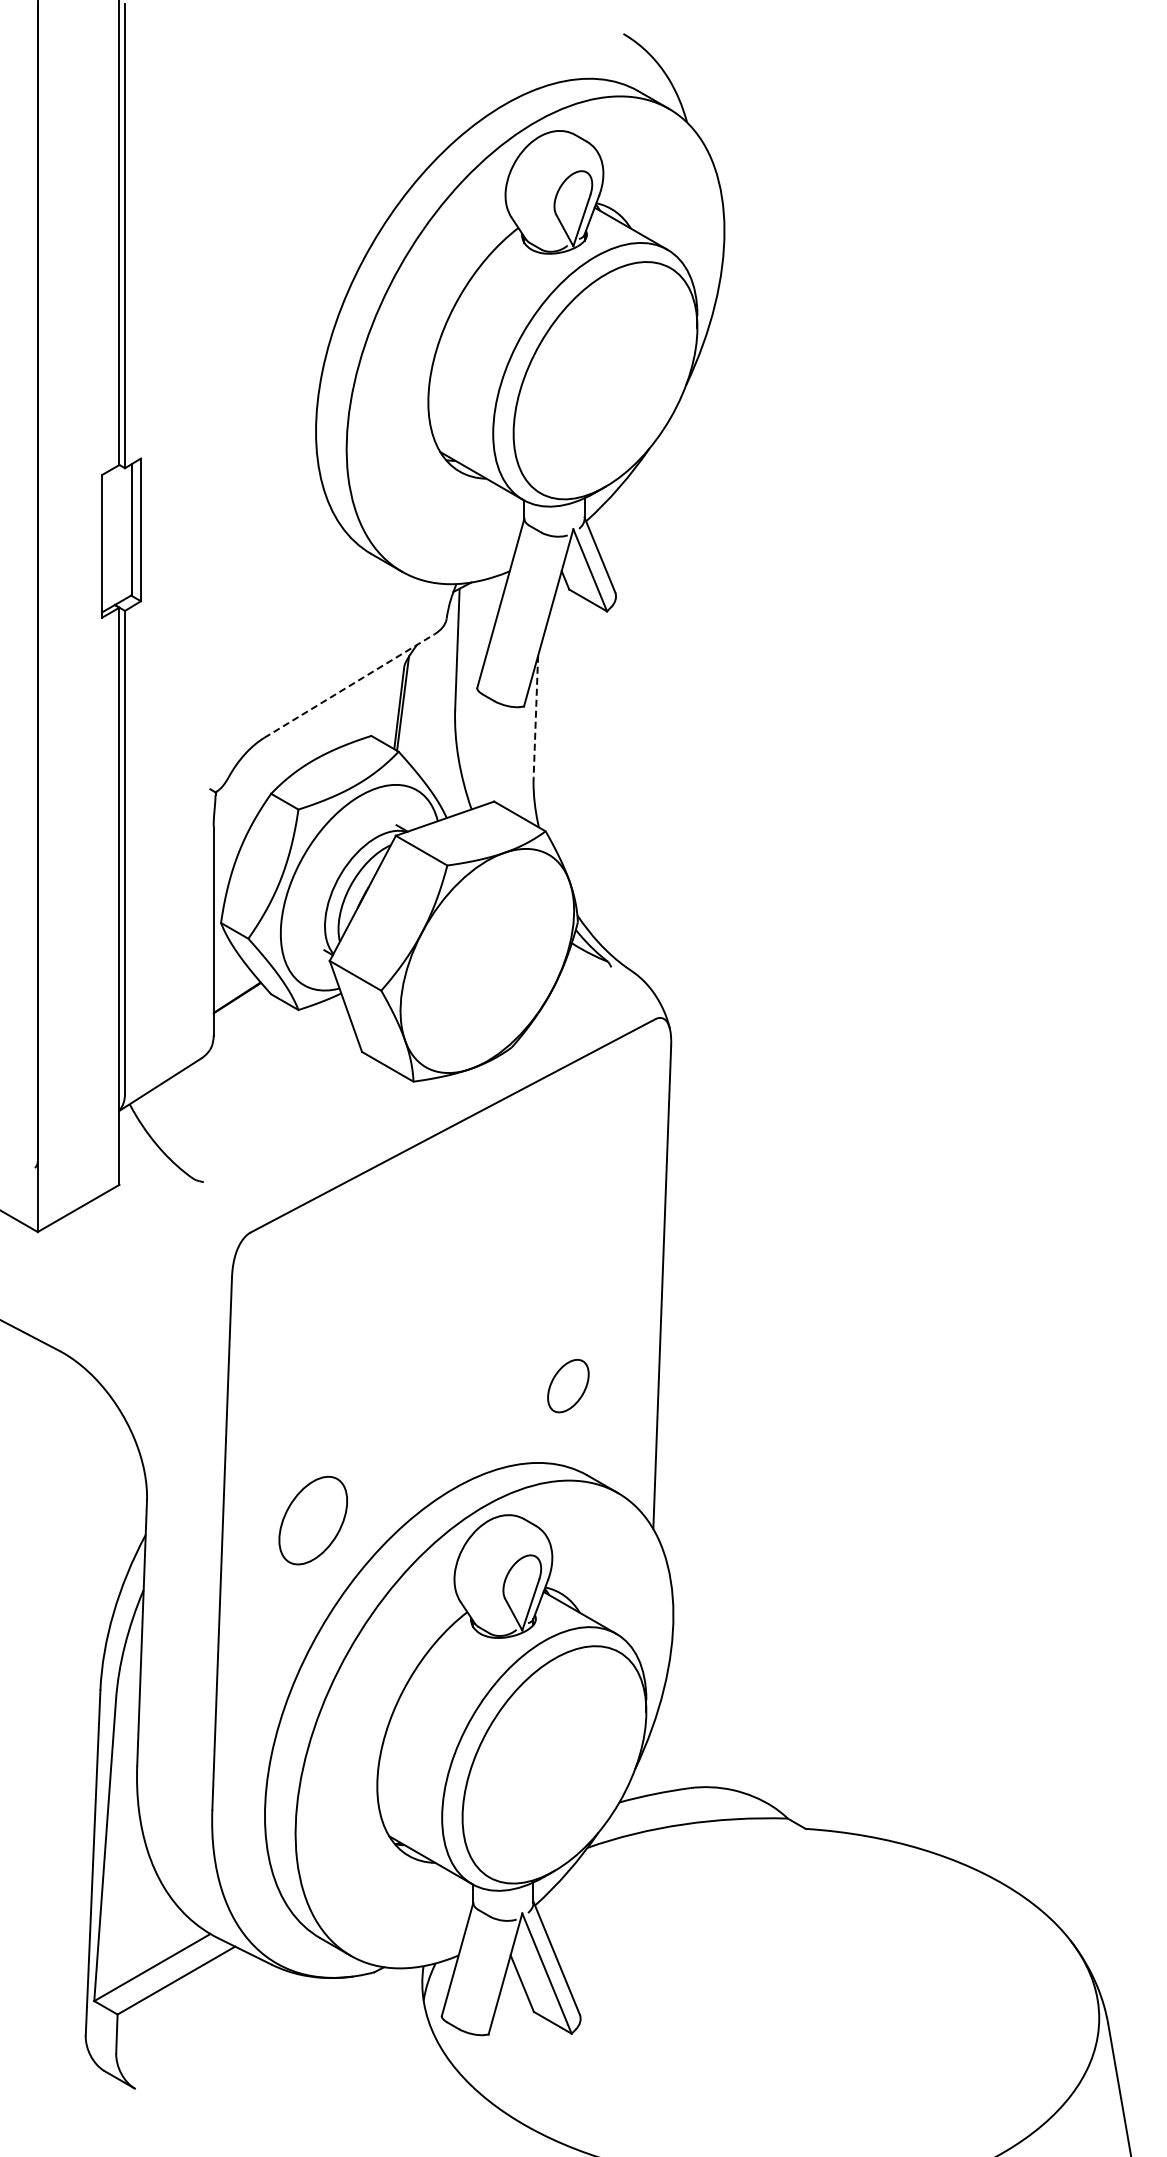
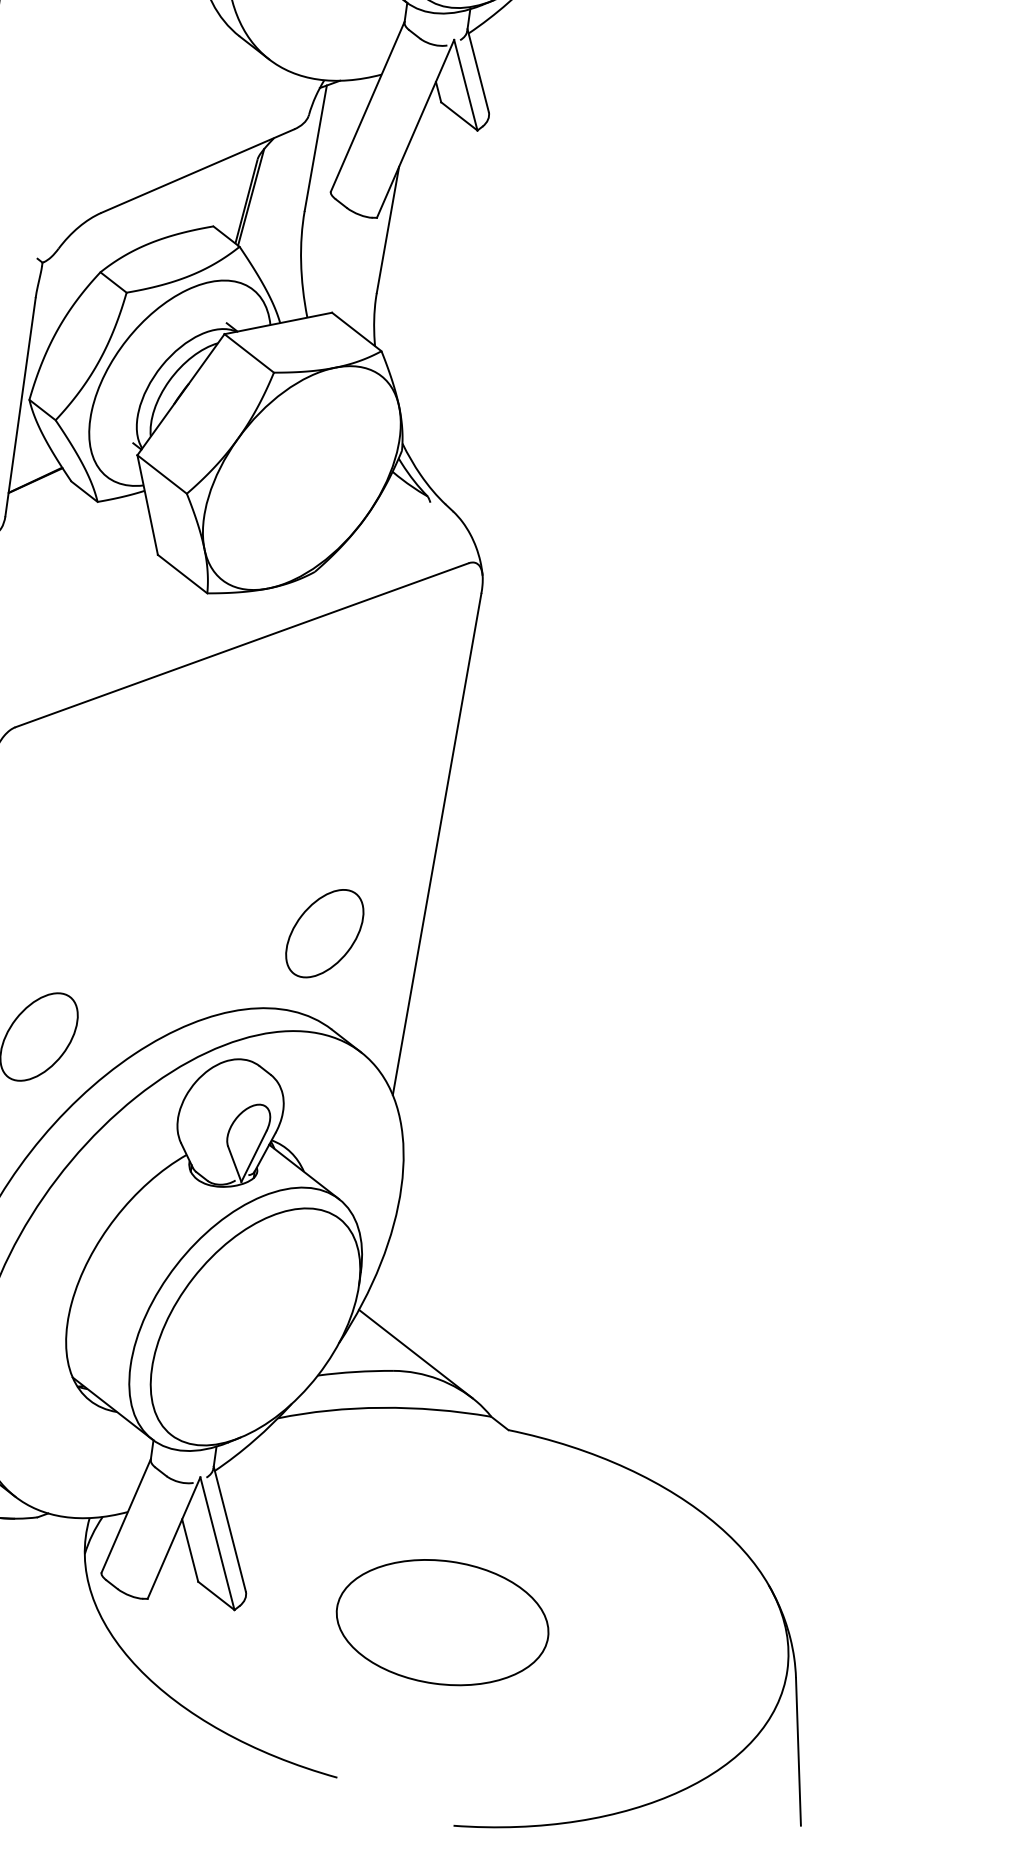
line: (349, 686) -> (197, 171), dashed -> solid
line: (535, 716) -> (387, 229), dashed -> solid
part: (568, 1385) -> (325, 932), size x1.67
line: (708, 1769) -> (415, 1354), added
part: (768, 2018) -> (442, 1622), added

